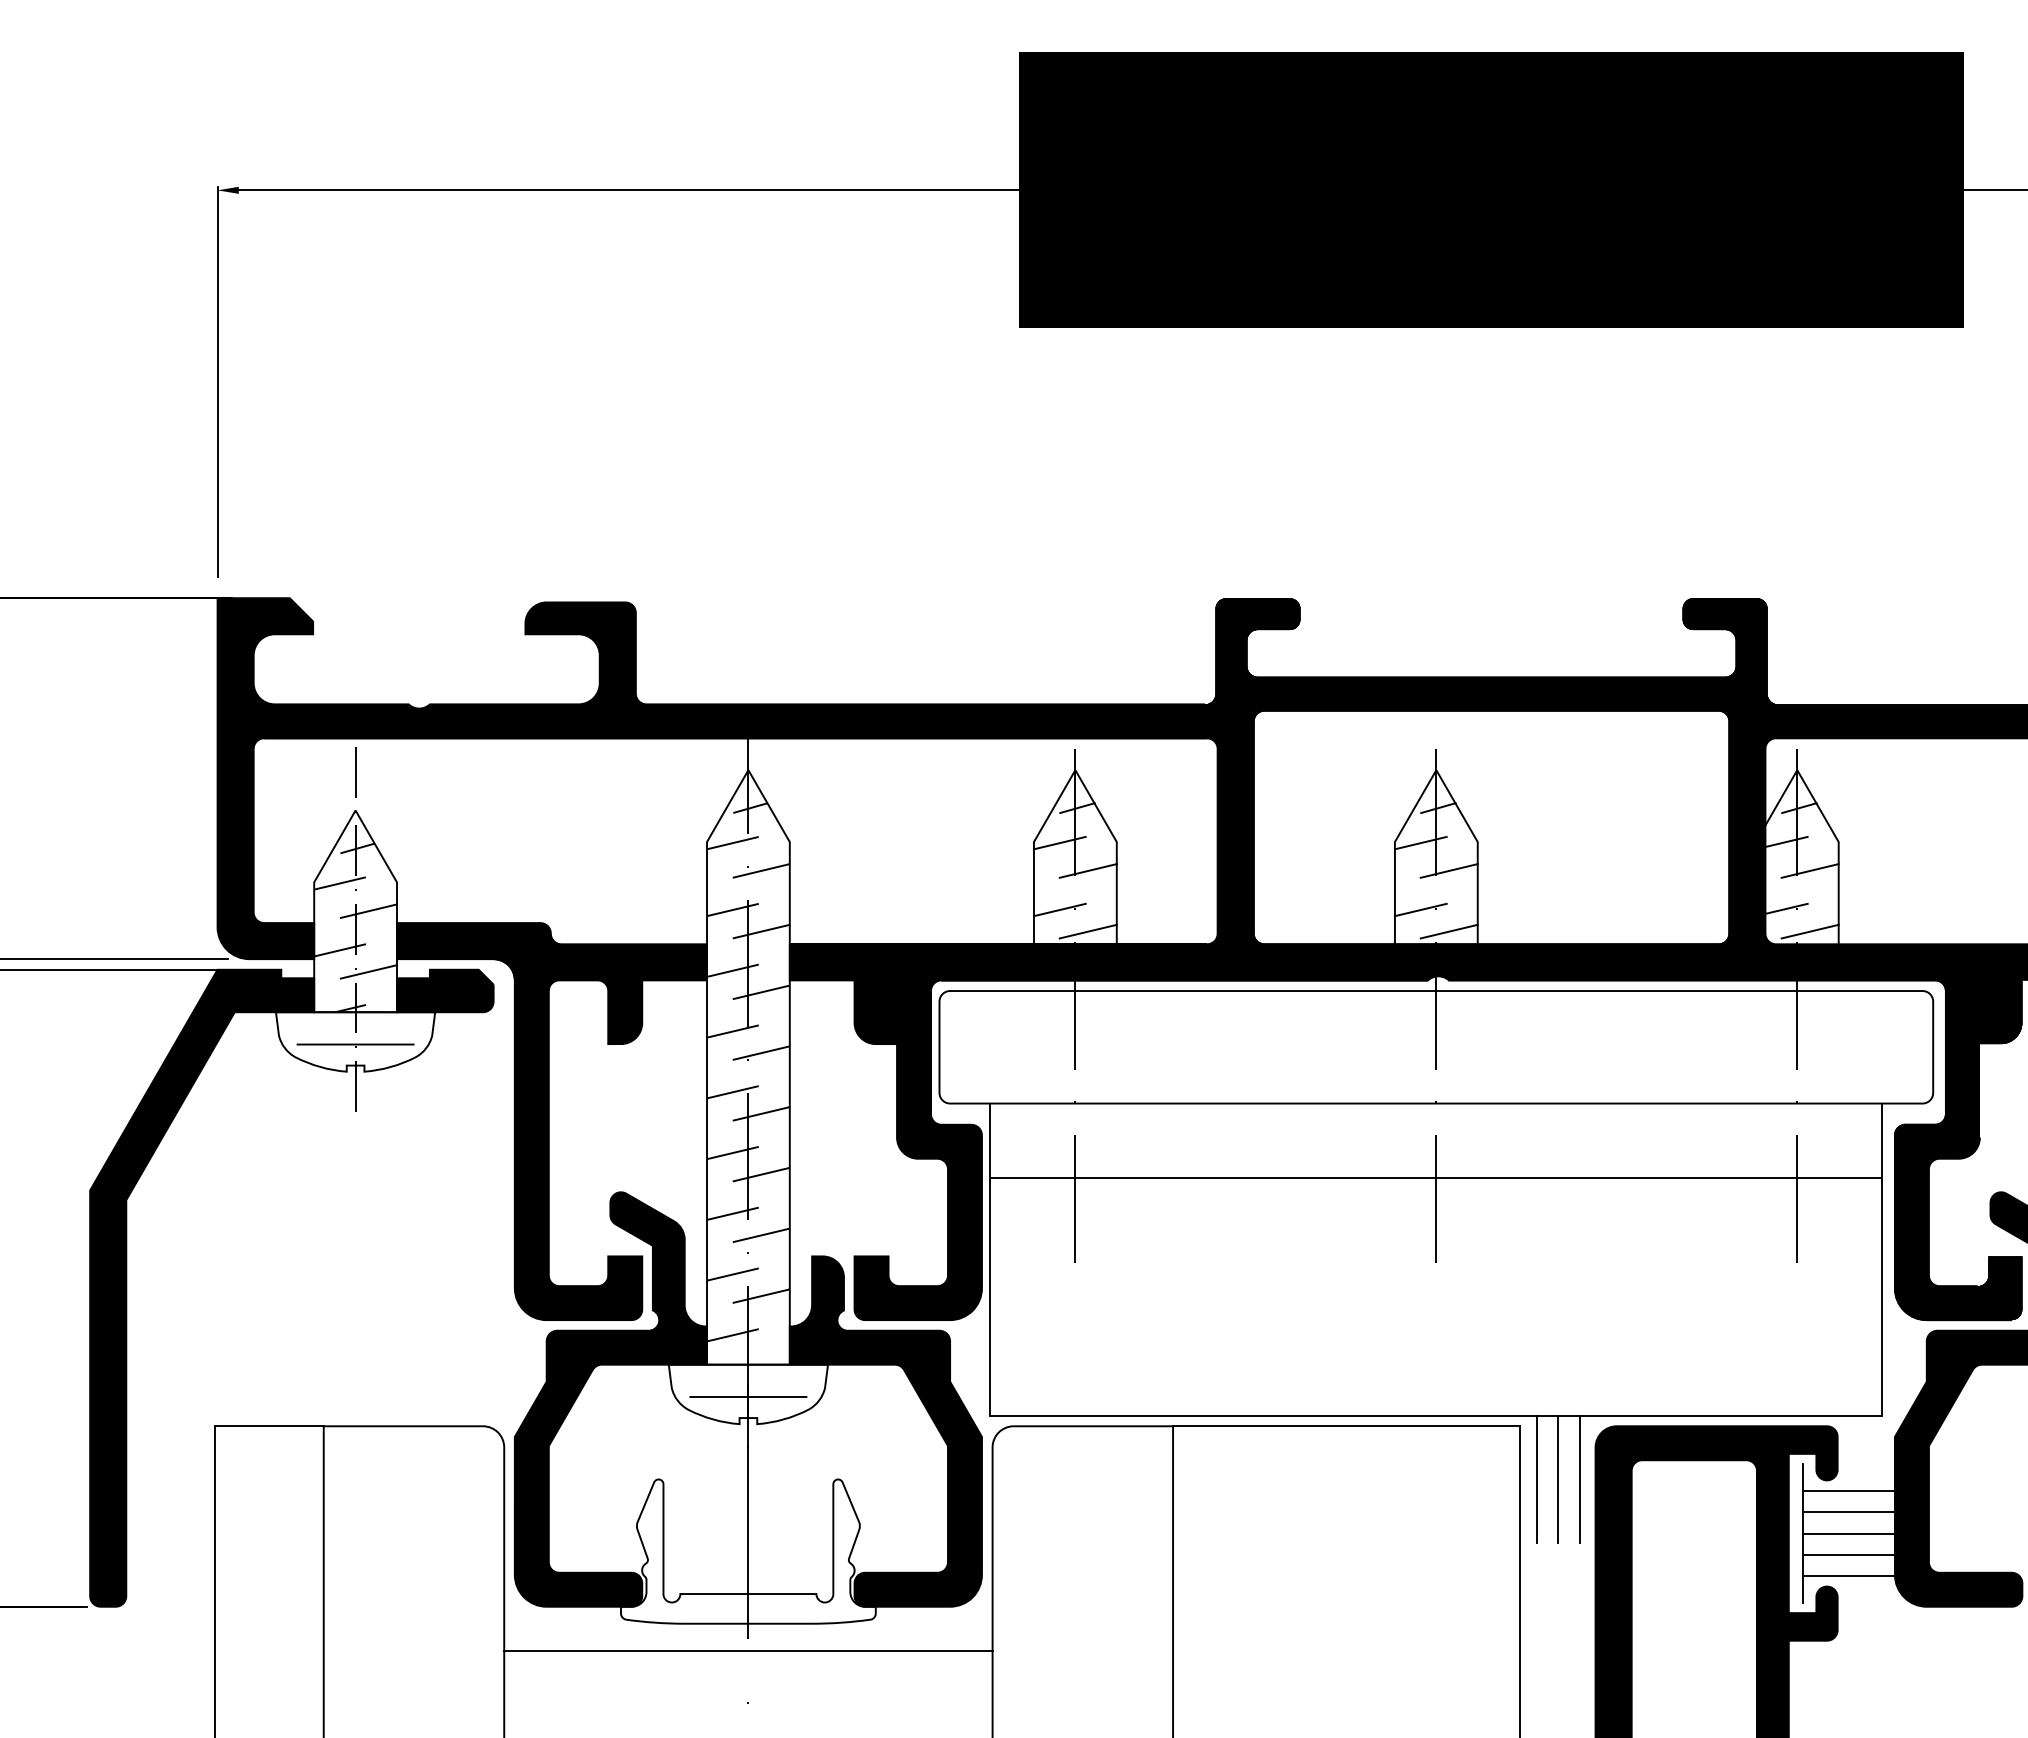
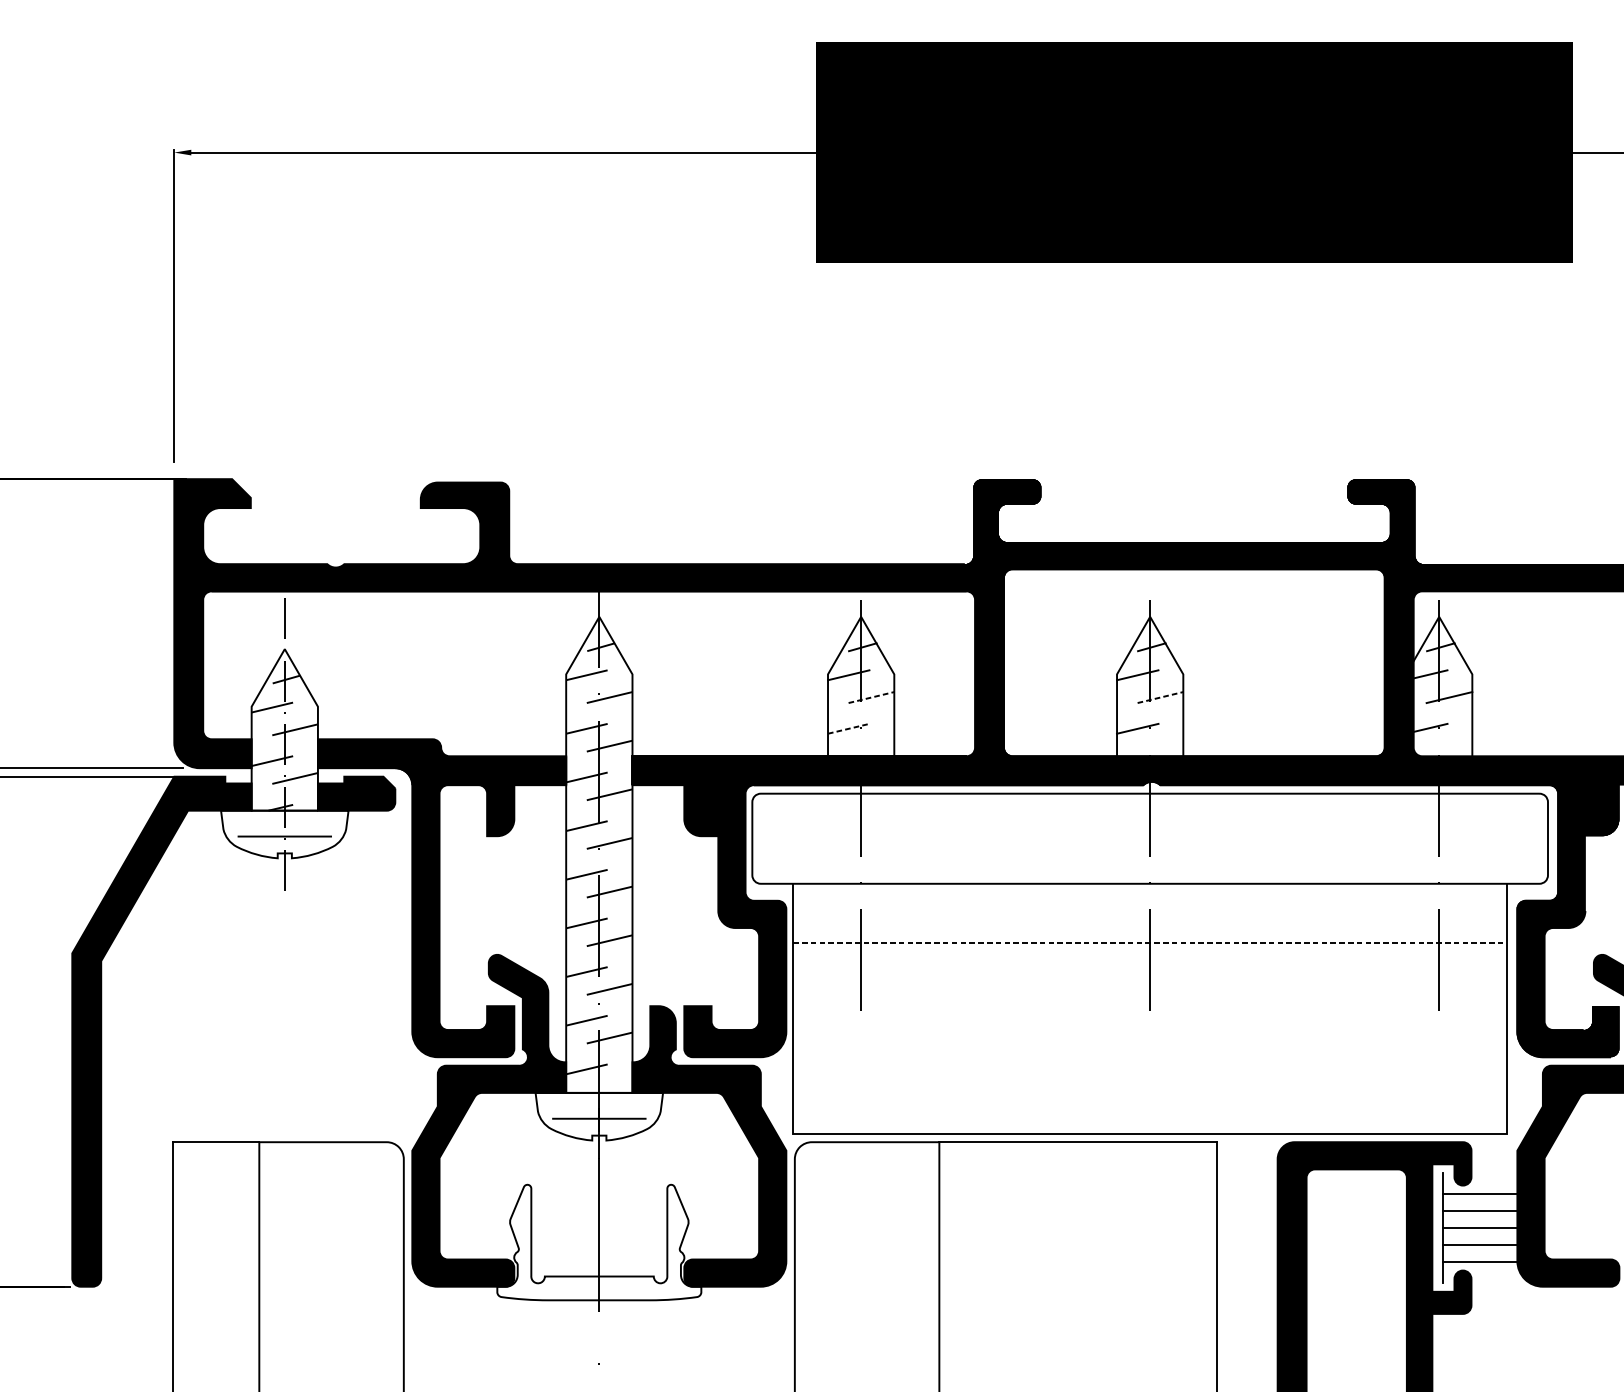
line: (1088, 870) -> (871, 697), solid -> dashed
line: (1449, 870) -> (1160, 697), solid -> dashed
line: (1059, 910) -> (848, 729), solid -> dashed
line: (1087, 931) -> (870, 746), removed
line: (1448, 931) -> (1159, 746), removed
line: (1809, 931) -> (1448, 746), removed
line: (1436, 1177) -> (1150, 943), solid -> dashed
line: (1537, 1479) -> (1231, 1184), removed
line: (1558, 1479) -> (1247, 1184), removed
line: (1579, 1479) -> (1264, 1184), removed
line: (748, 1651) -> (599, 1322), removed

